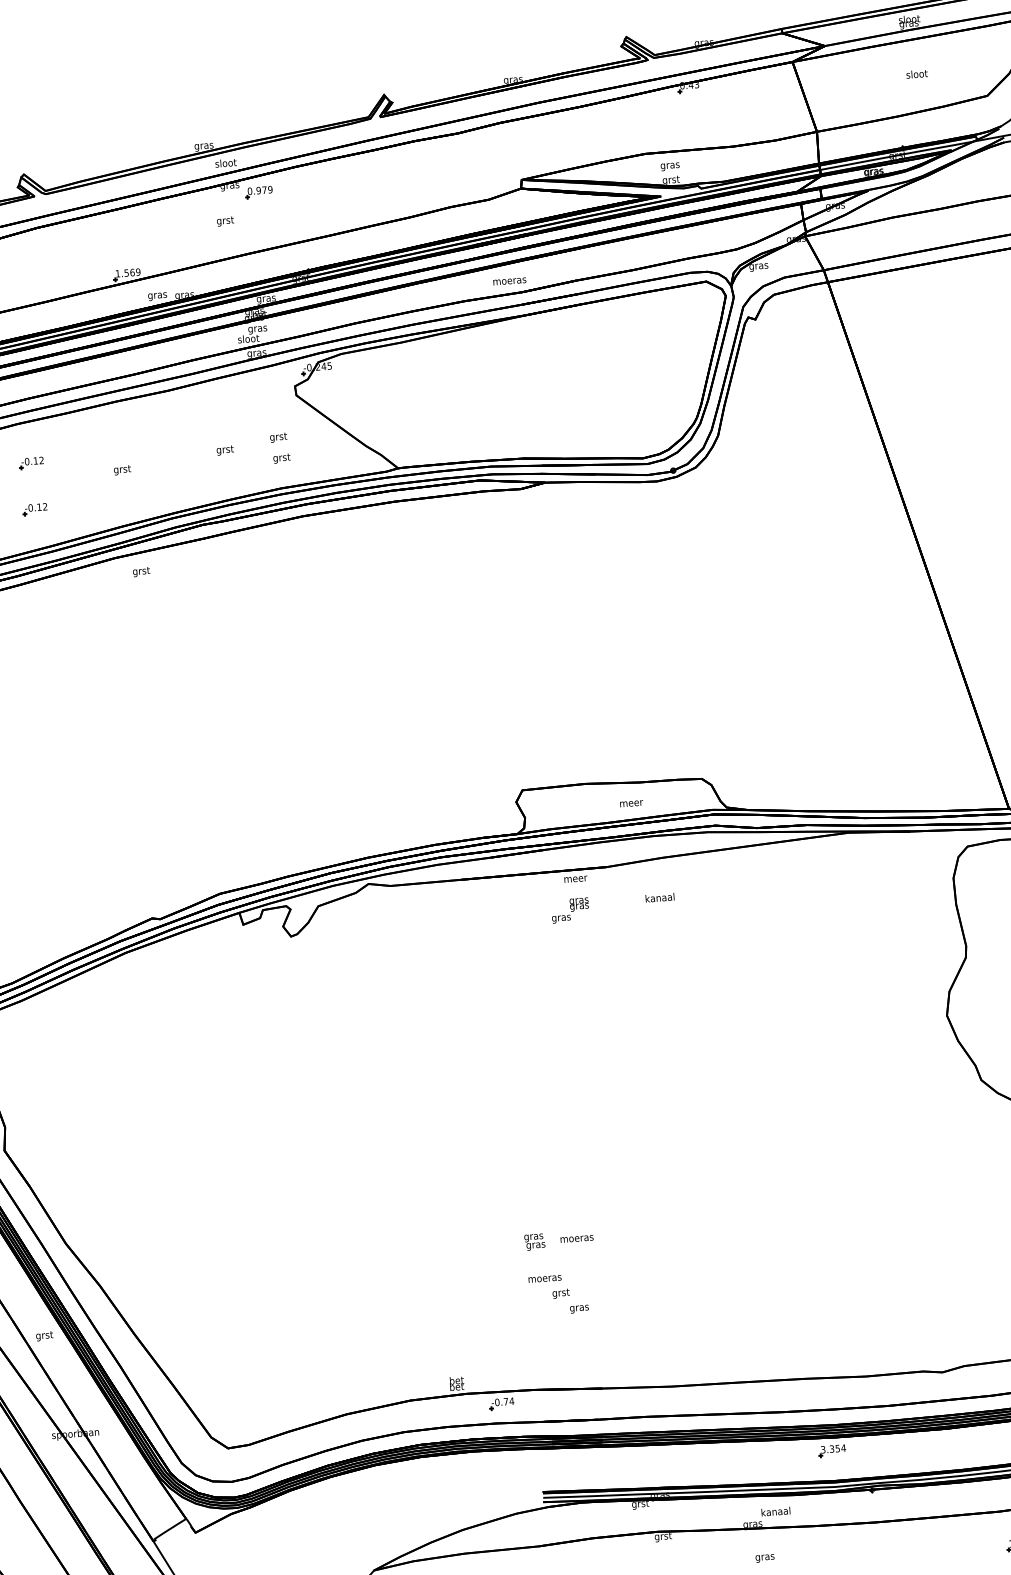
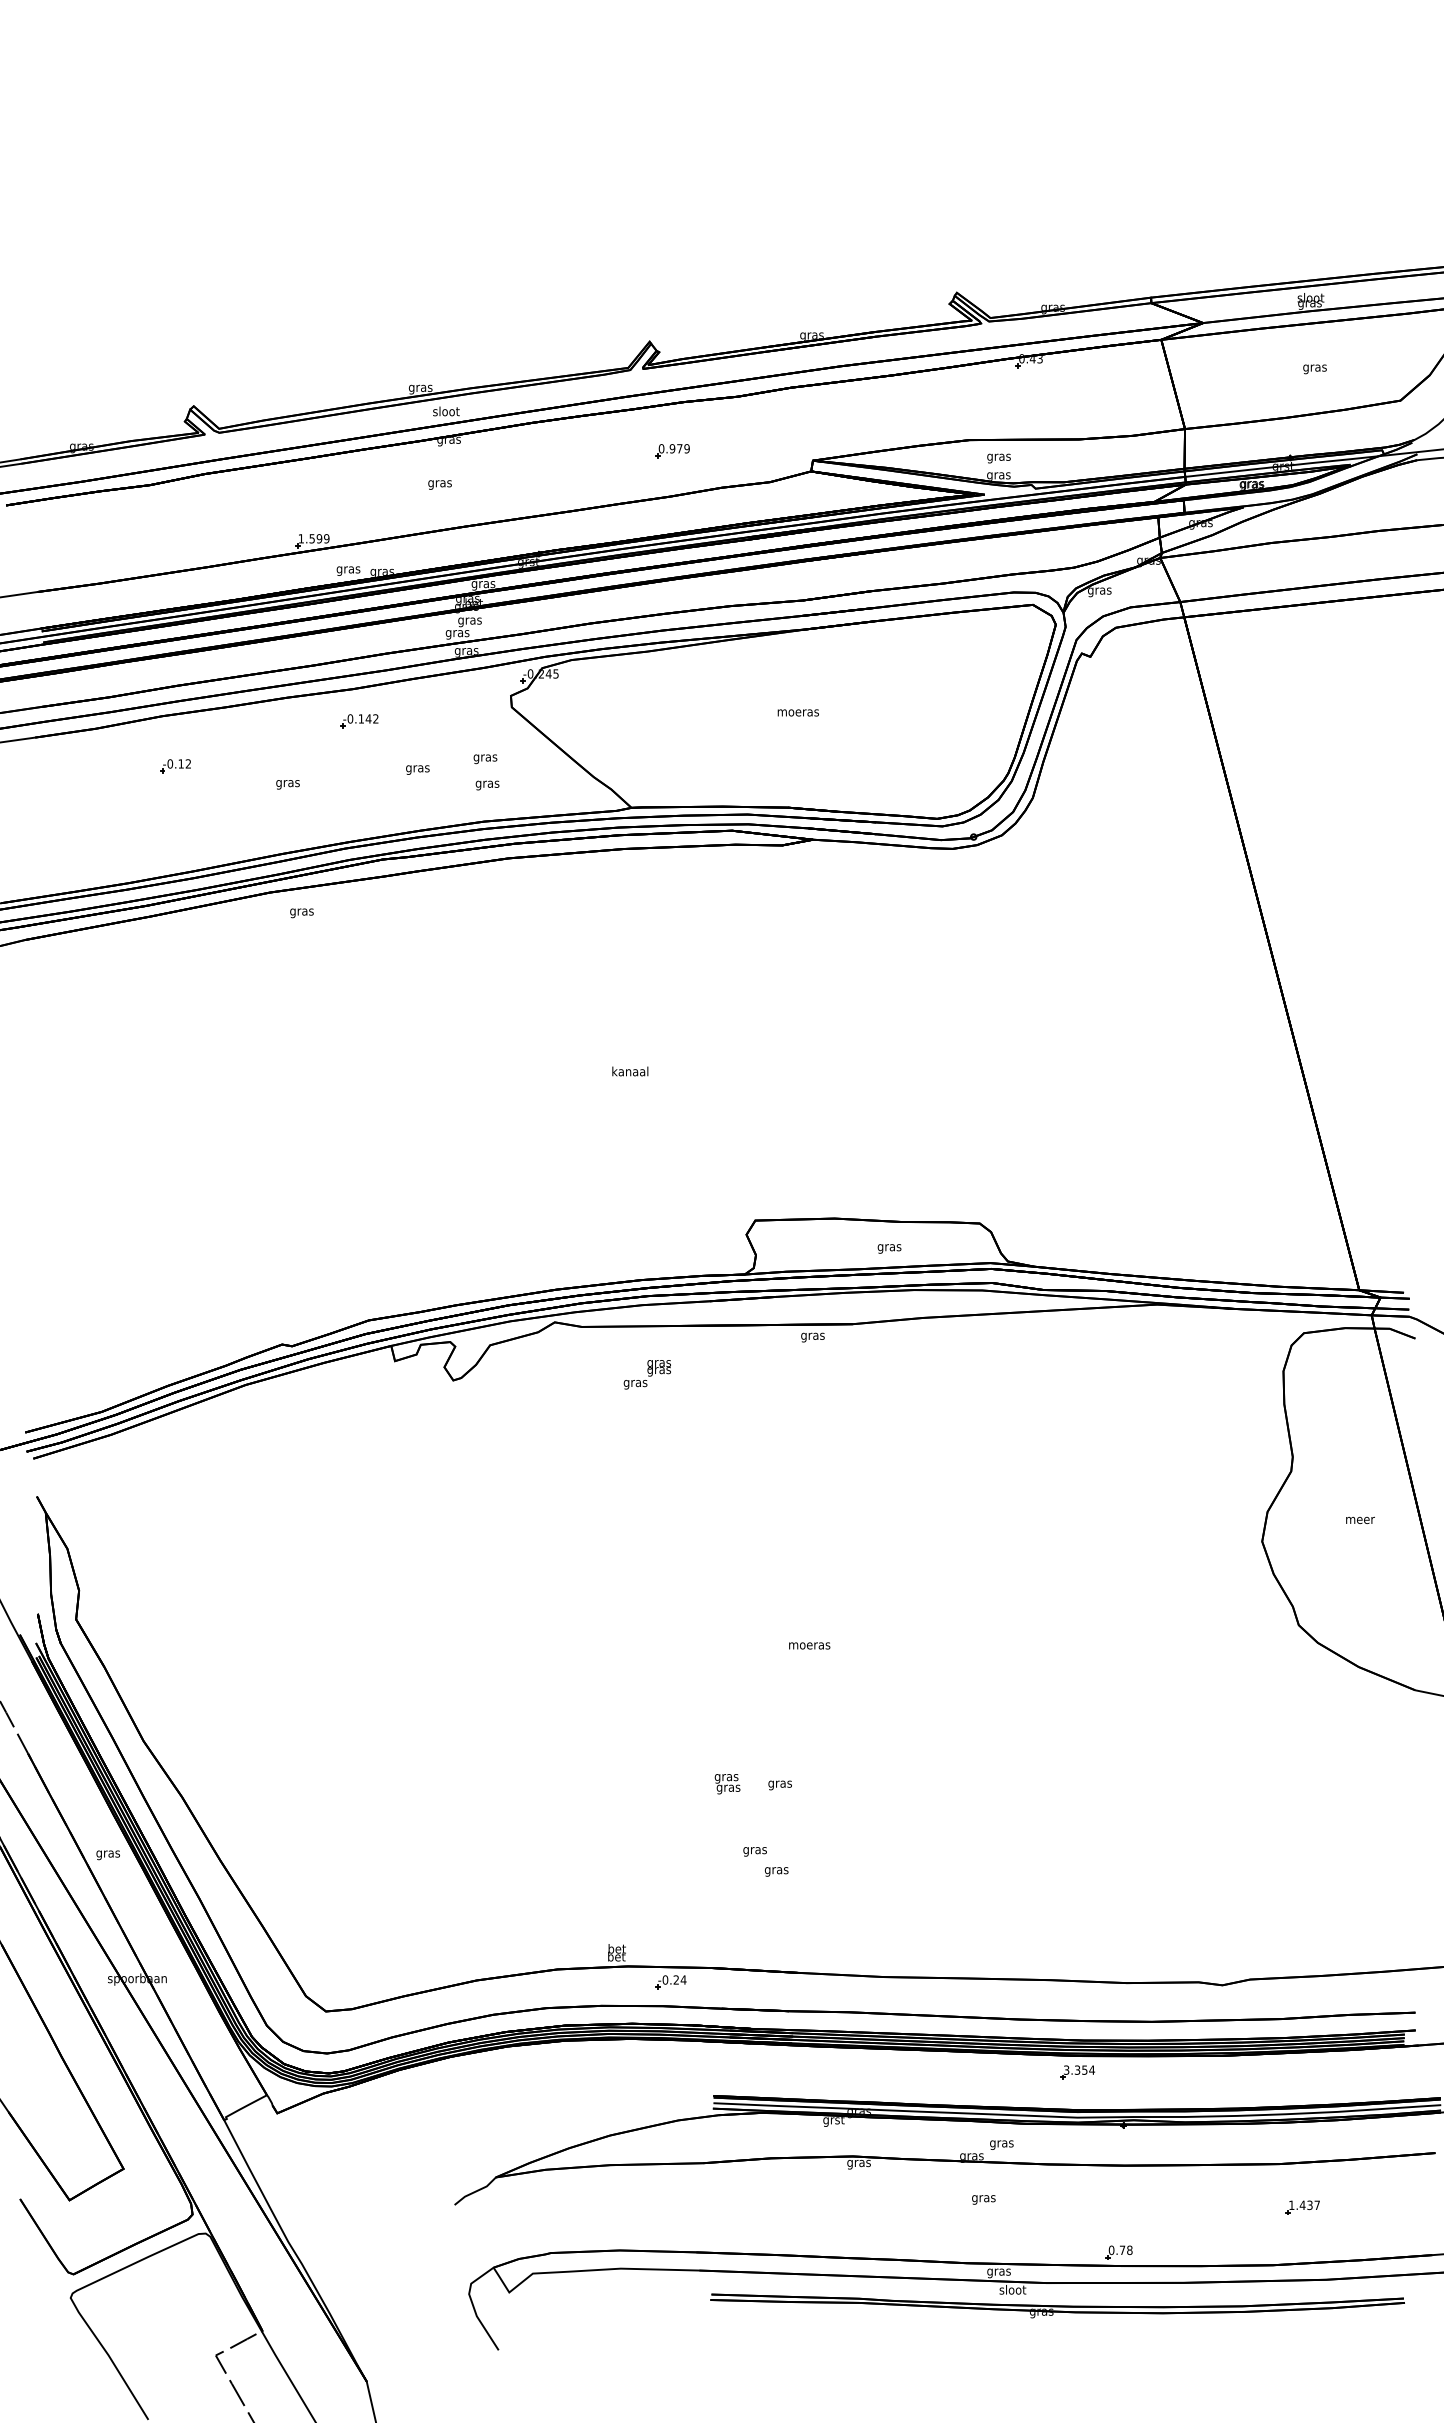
text: (916, 75) -> (1314, 368), sloot -> gras
text: (670, 180) -> (998, 475), grst -> gras
part: (258, 192) -> (672, 451), moved
text: (224, 221) -> (439, 483), grst -> gras
text: (132, 272) -> (319, 538), 1.569 -> 1.599
text: (509, 281) -> (797, 712), moved
text: (248, 339) -> (457, 633), sloot -> gras
part: (175, 416) -> (359, 721), added
text: (278, 437) -> (485, 758), grst -> gras
text: (224, 450) -> (417, 768), grst -> gras
text: (281, 458) -> (487, 784), grst -> gras
text: (121, 470) -> (287, 783), grst -> gras
part: (35, 509) -> (175, 824), removed
text: (141, 572) -> (301, 912), grst -> gras
text: (631, 804) -> (889, 1248), meer -> gras
text: (576, 880) -> (813, 1337), meer -> gras
text: (660, 897) -> (630, 1071), moved
text: (569, 910) -> (646, 1374), moved
text: (576, 1240) -> (779, 1785), moeras -> gras
text: (544, 1278) -> (809, 1645), moved
text: (560, 1293) -> (754, 1850), grst -> gras
text: (44, 1336) -> (108, 1854), grst -> gras
text: (505, 1401) -> (675, 1979), -0.74 -> -0.24
text: (775, 1512) -> (1001, 2143), kanaal -> gras
text: (662, 1537) -> (858, 2163), grst -> gras

